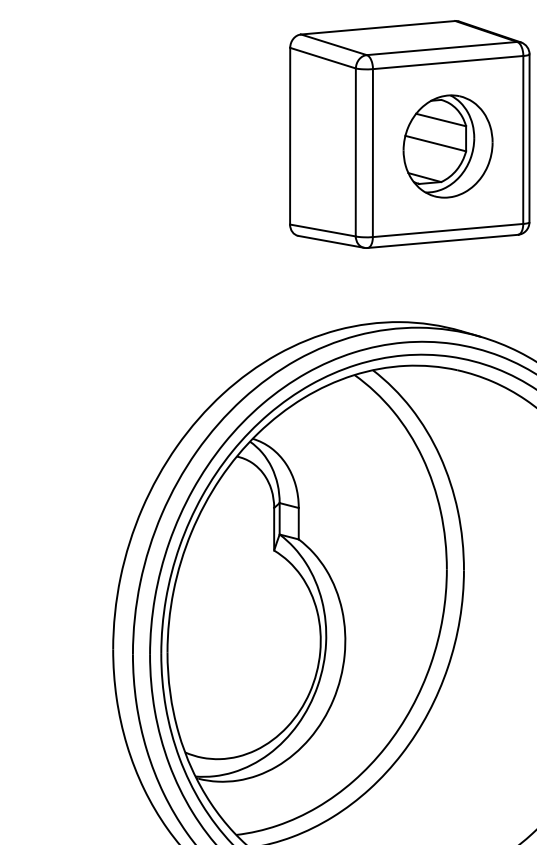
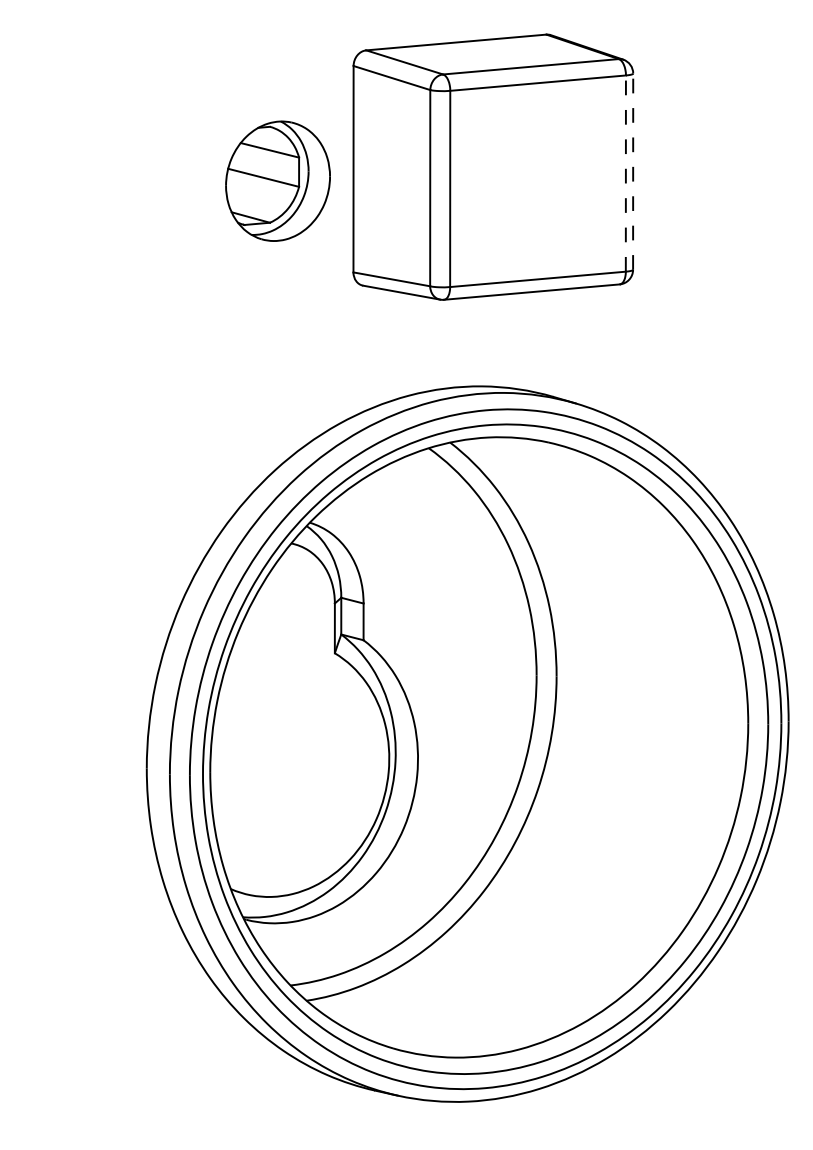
line: (529, 138) -> (633, 171), solid -> dashed
line: (522, 139) -> (625, 173), solid -> dashed
part: (447, 145) -> (277, 180), moved

